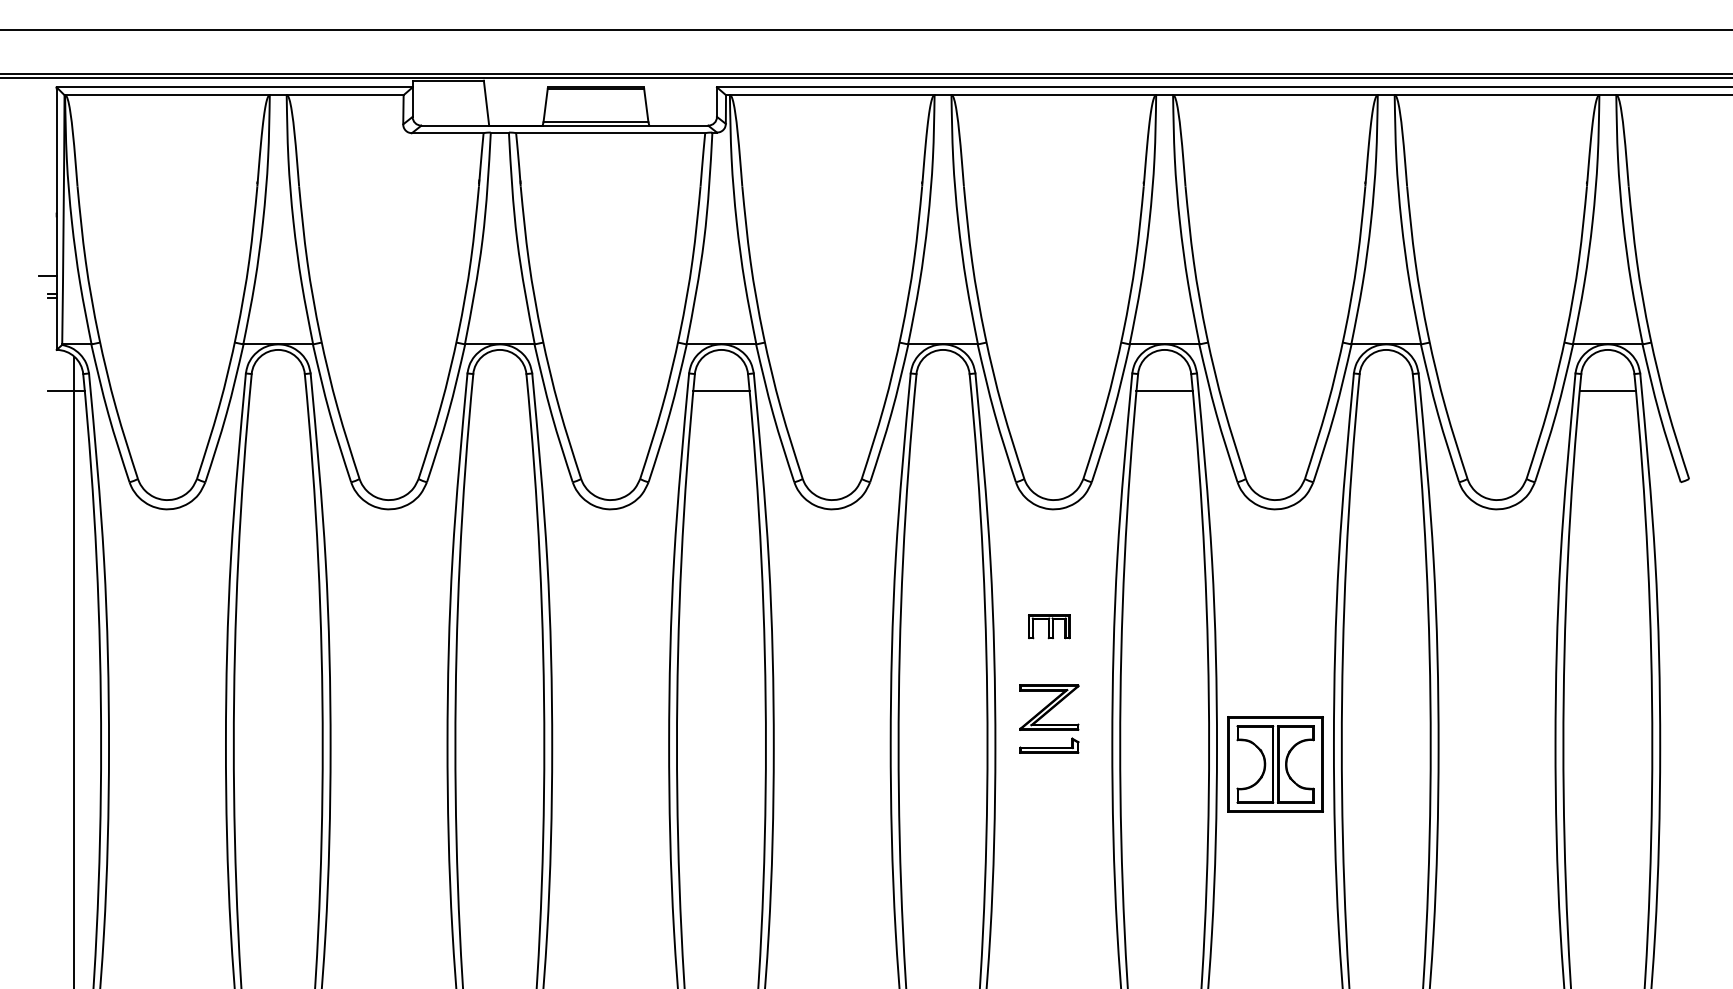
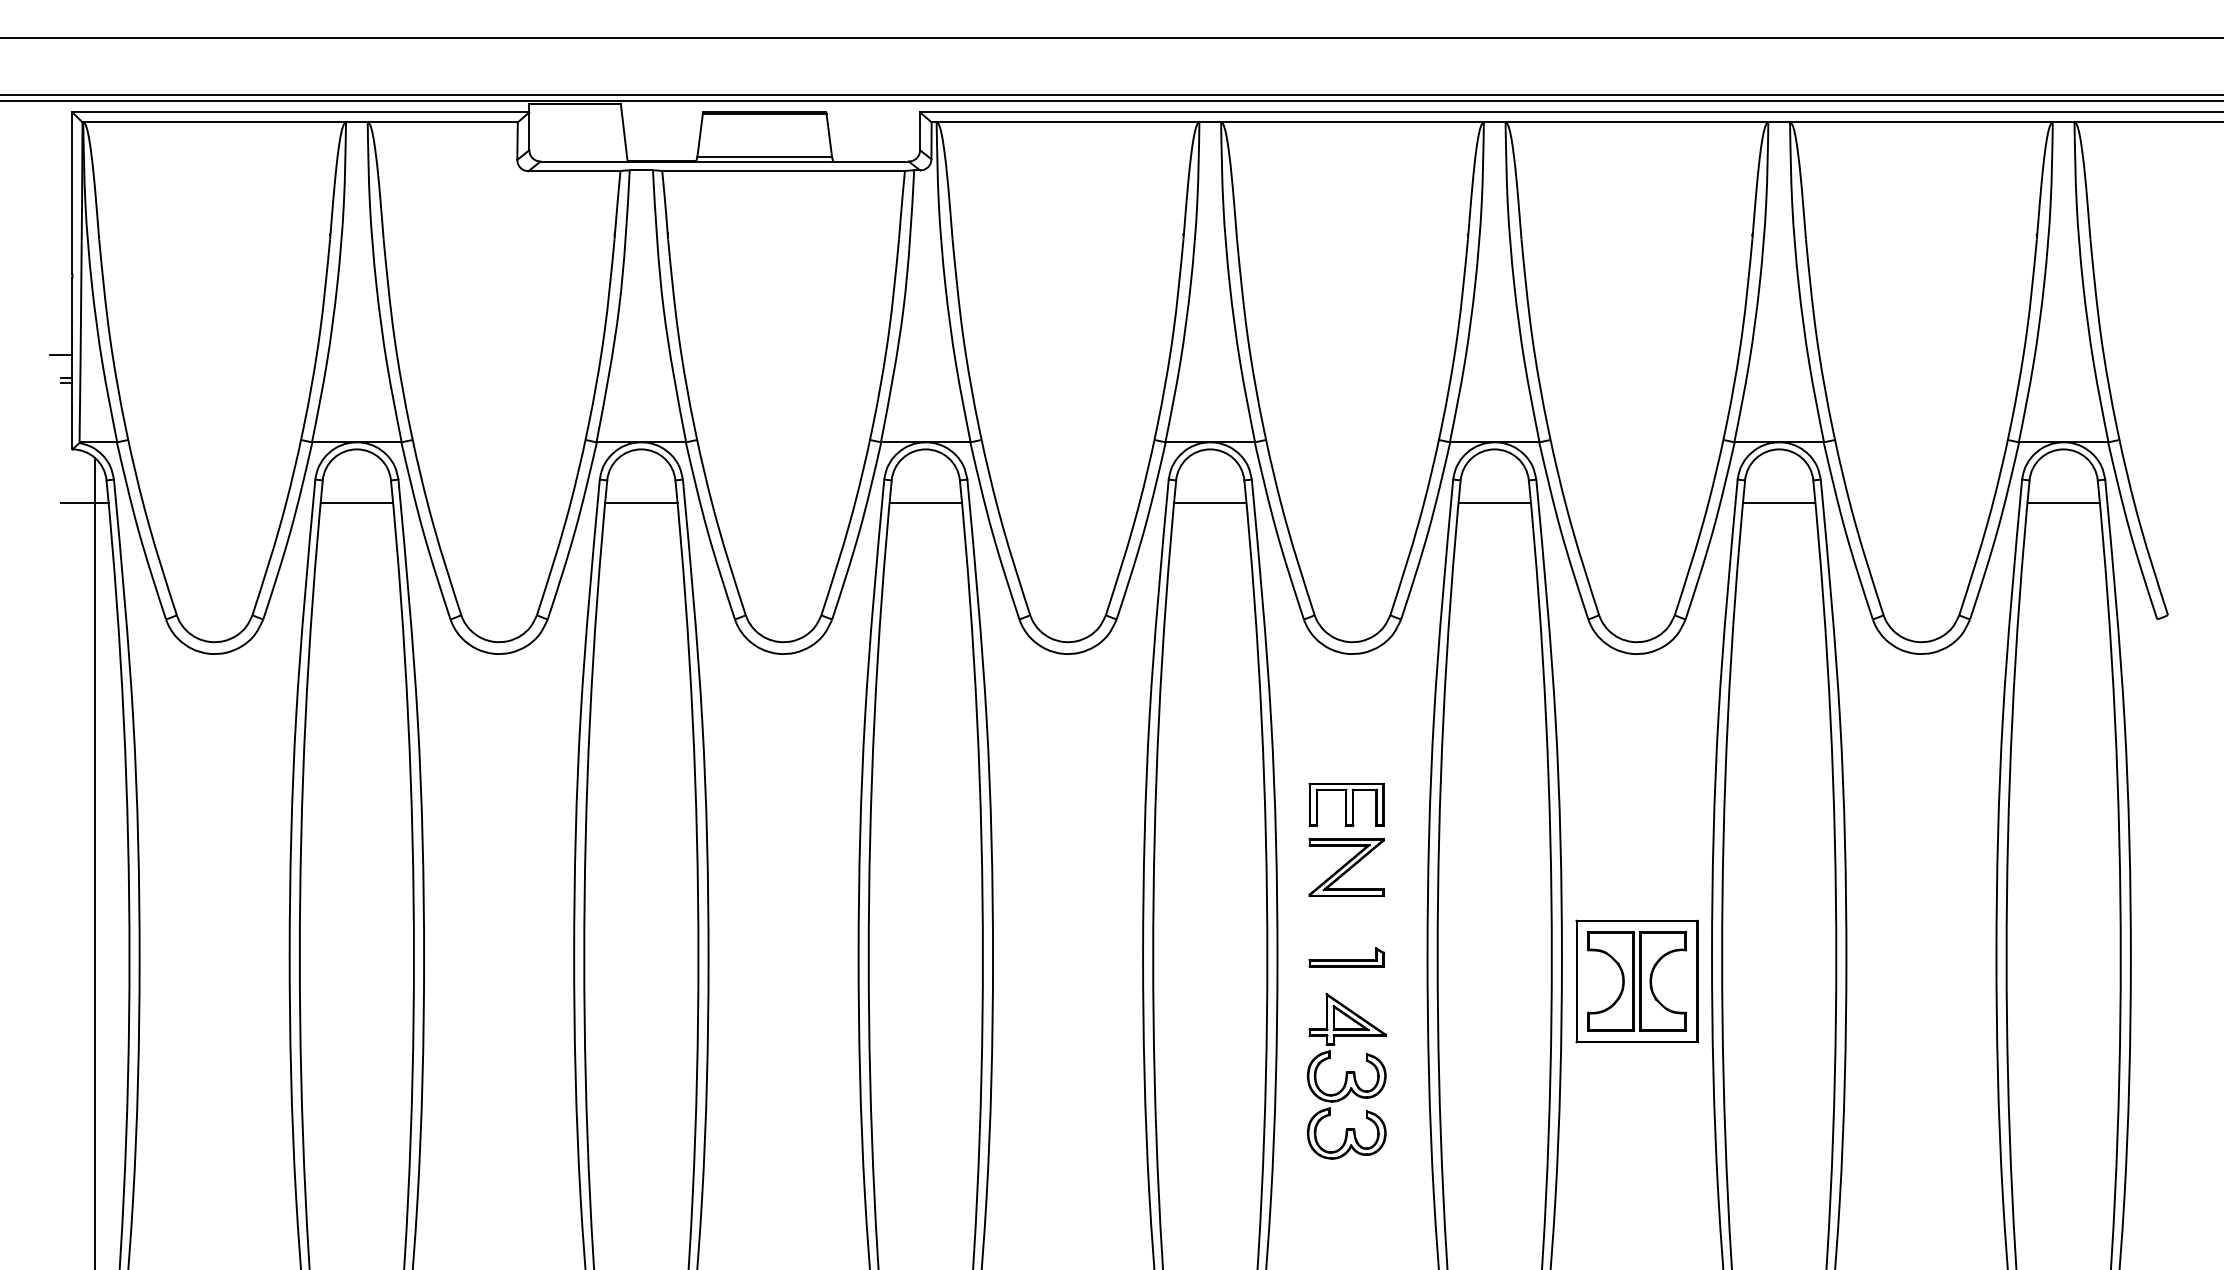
line: (277, 391) -> (356, 502), added
line: (499, 391) -> (641, 502), added
line: (943, 391) -> (1210, 502), added
line: (1386, 391) -> (1779, 502), added
part: (1049, 626) -> (1346, 804), size x1.43
part: (1049, 707) -> (1346, 867), moved
part: (1049, 838) -> (1346, 1076), added

